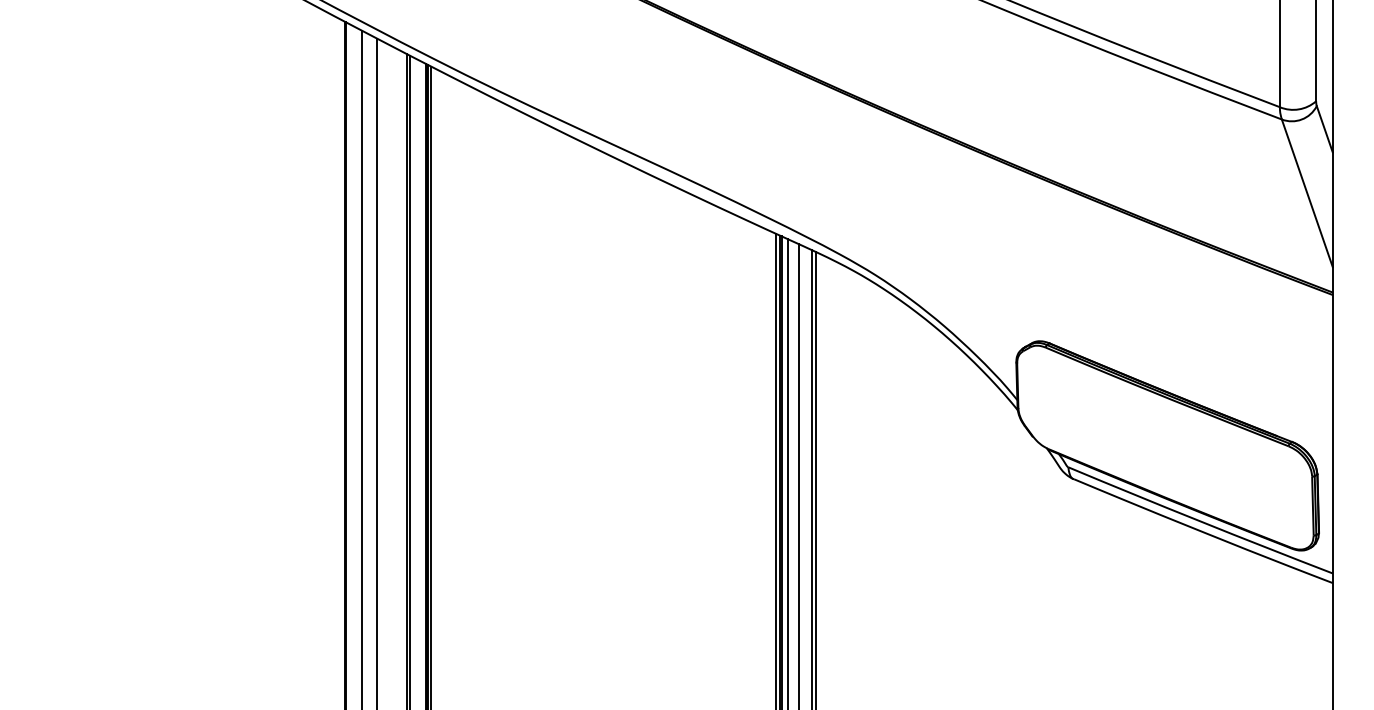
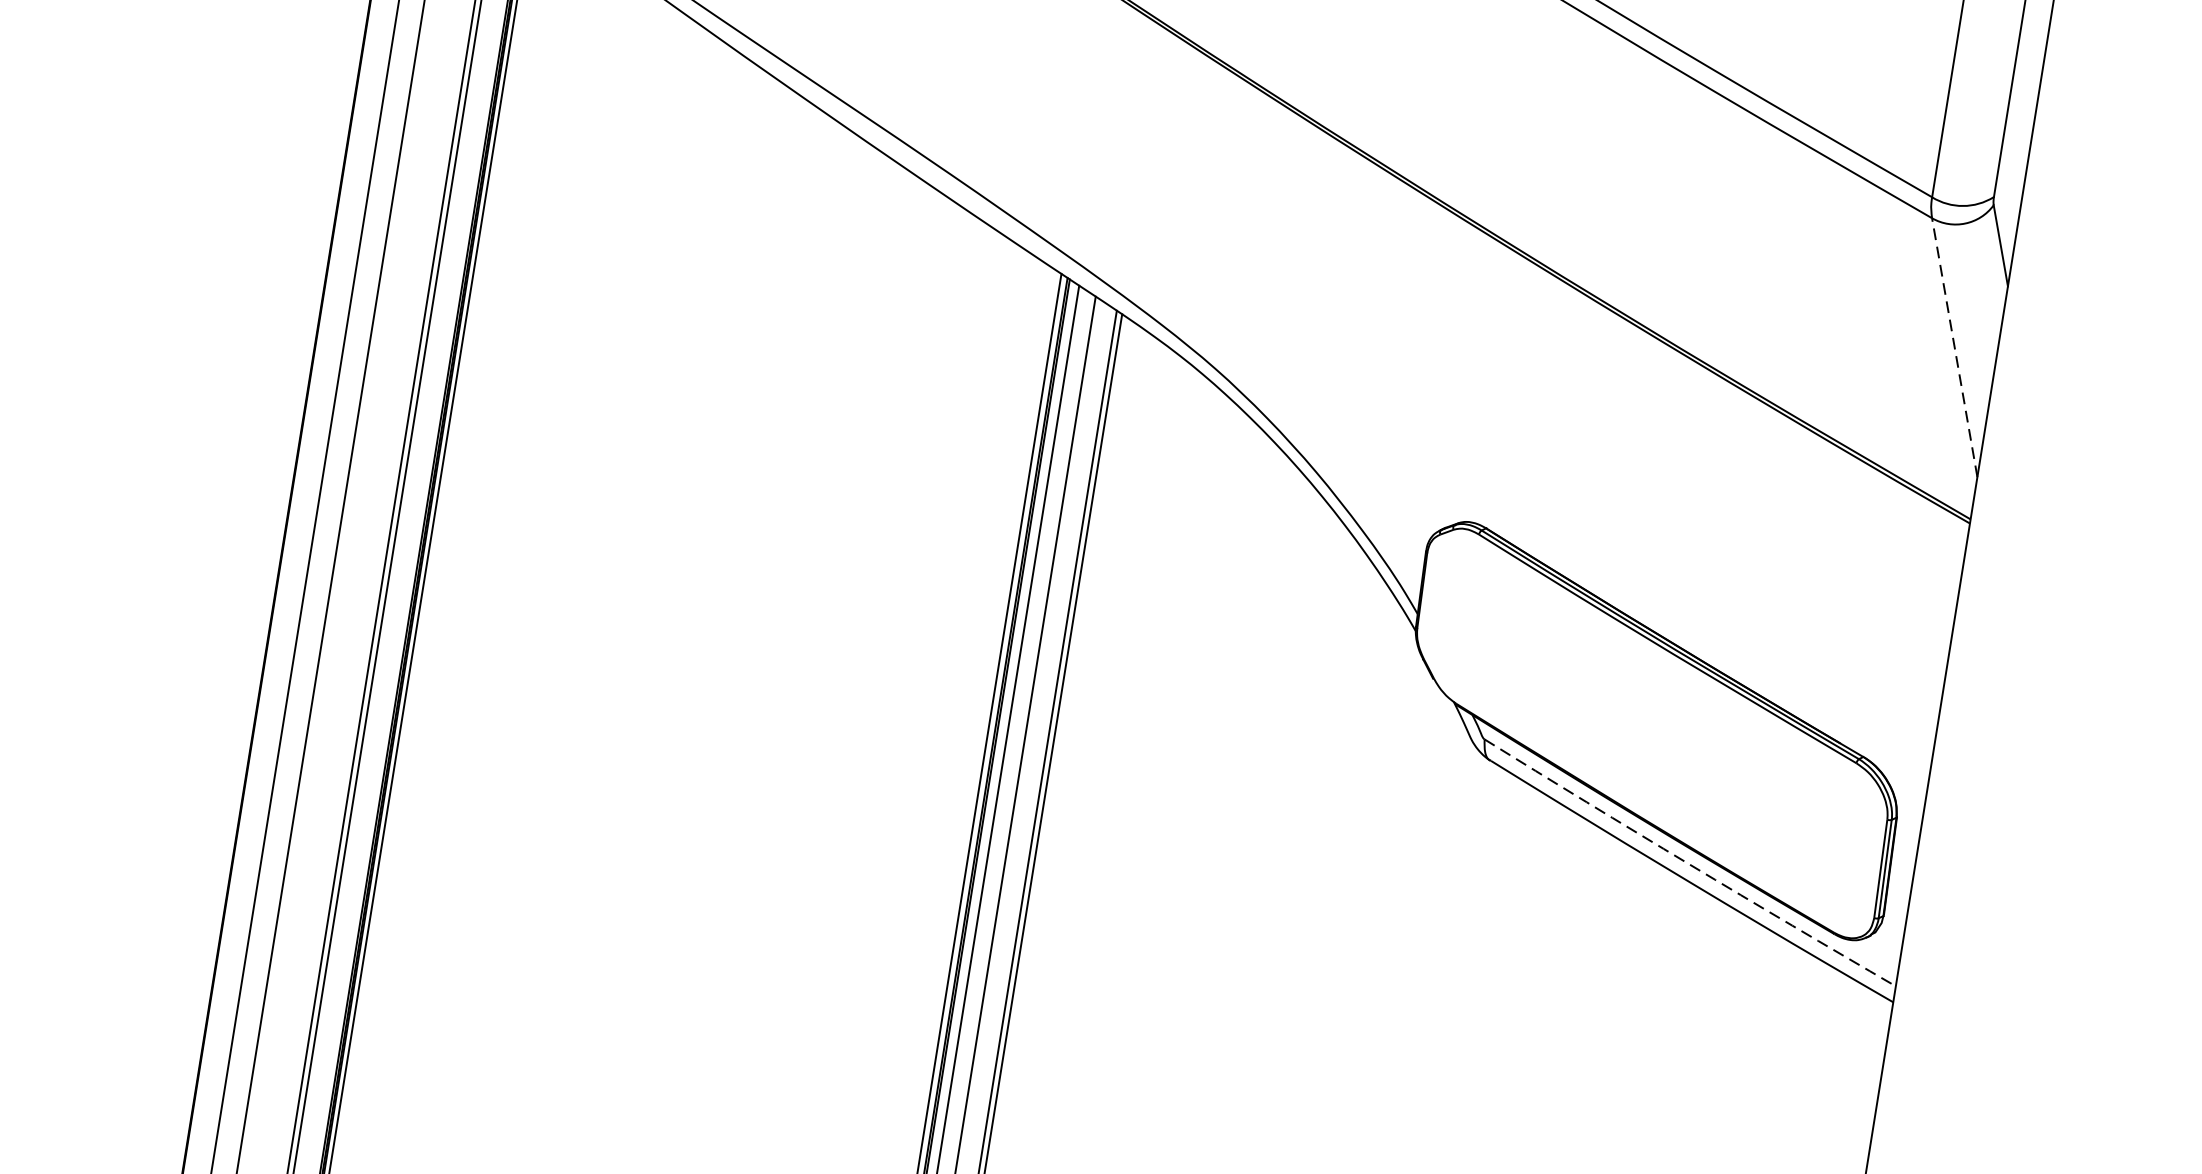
line: (1307, 192) -> (1955, 346), solid -> dashed
arc: (1200, 521) -> (1689, 864), solid -> dashed

